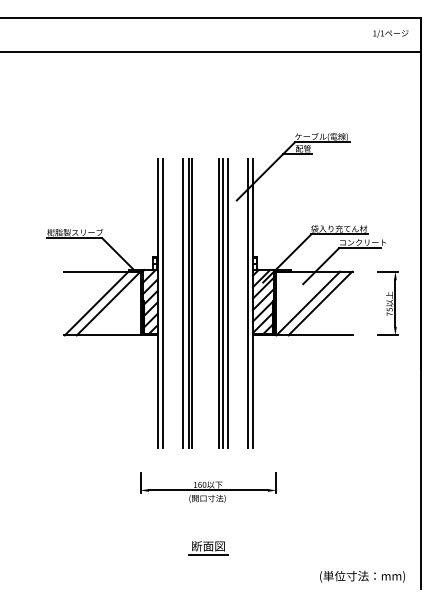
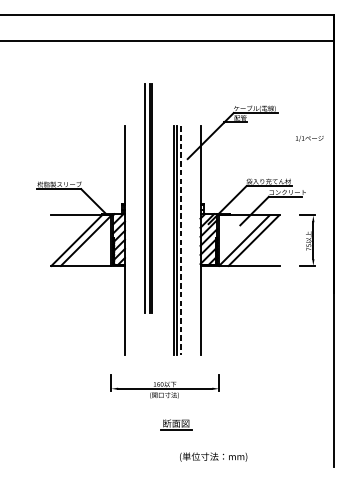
text: (390, 33) -> (309, 138), moved
line: (163, 303) -> (129, 240), removed
part: (187, 303) -> (148, 198), moved
line: (247, 303) -> (196, 240), removed
line: (228, 304) -> (181, 241), solid -> dashed
part: (208, 548) -> (176, 425), moved
text: (362, 576) -> (213, 456), moved

